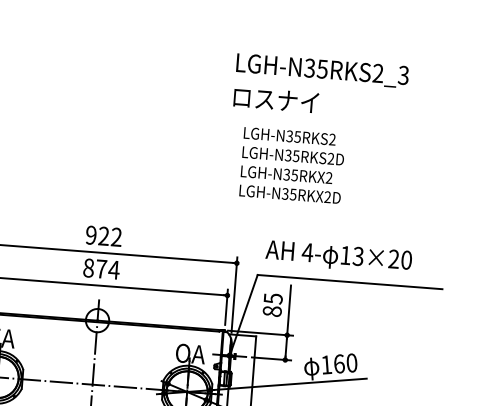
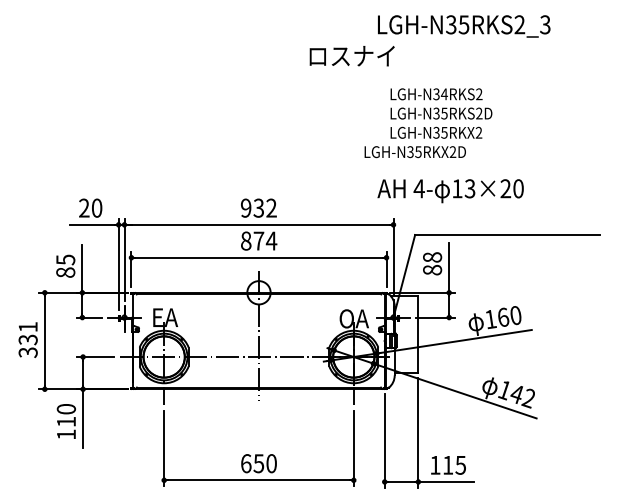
text: (275, 100) -> (351, 56), moved
text: (296, 137) -> (443, 94), LGH-N35RKS2 -> LGH-N34RKS2
text: (289, 194) -> (414, 152), moved
text: (103, 236) -> (258, 208), 922 -> 932
text: (338, 257) -> (450, 191), moved
text: (273, 298) -> (432, 257), 85 -> 88

